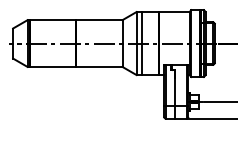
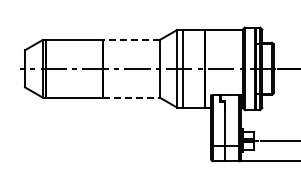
line: (99, 19) -> (131, 39), solid -> dashed
line: (99, 66) -> (131, 97), solid -> dashed

